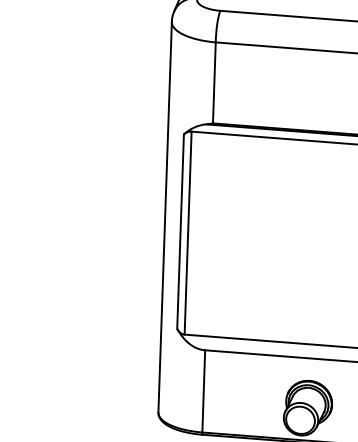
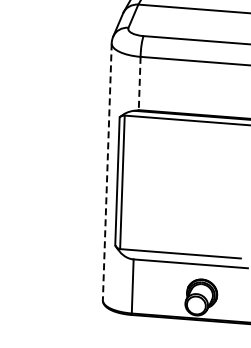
line: (214, 82) -> (139, 83), solid -> dashed
line: (165, 216) -> (107, 171), solid -> dashed

